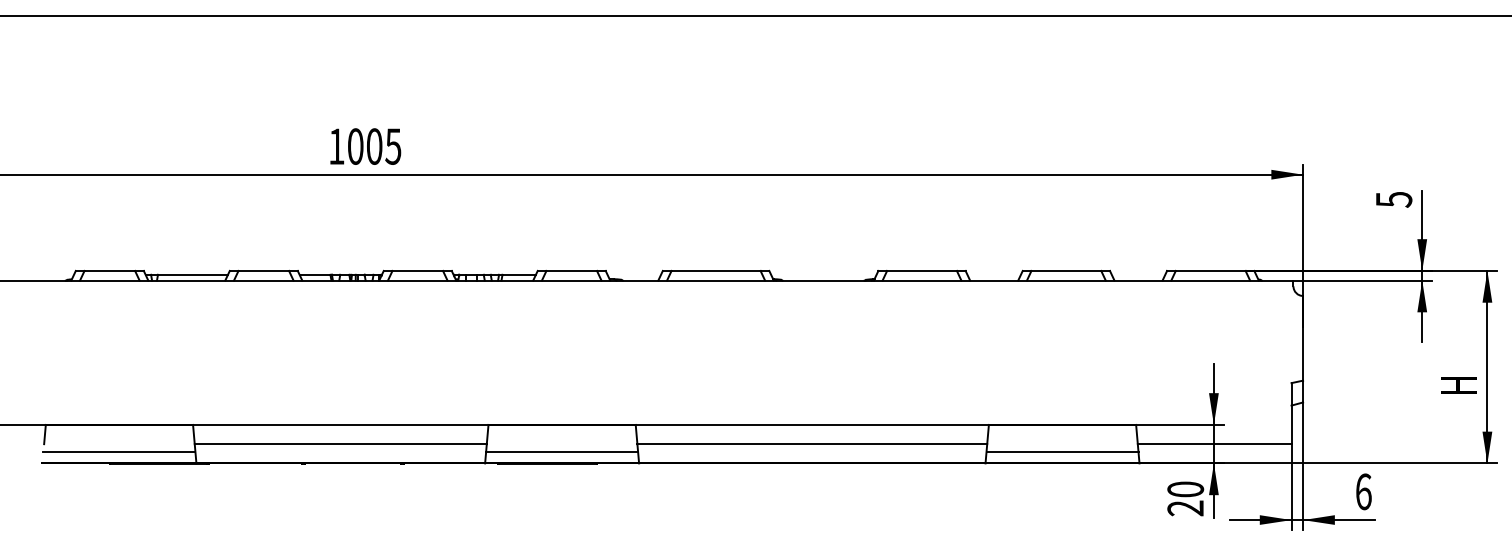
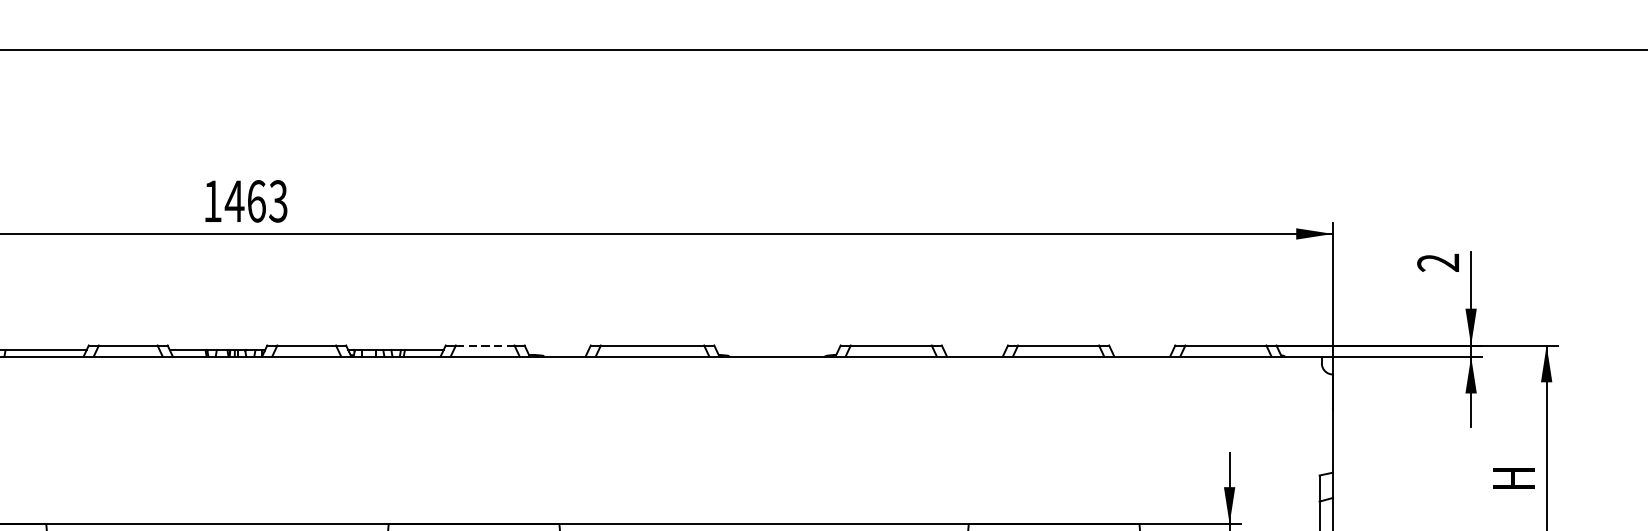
text: (374, 146) -> (256, 201), 1005 -> 1463
text: (1393, 199) -> (1437, 262), 5 -> 2
line: (572, 270) -> (486, 344), solid -> dashed

